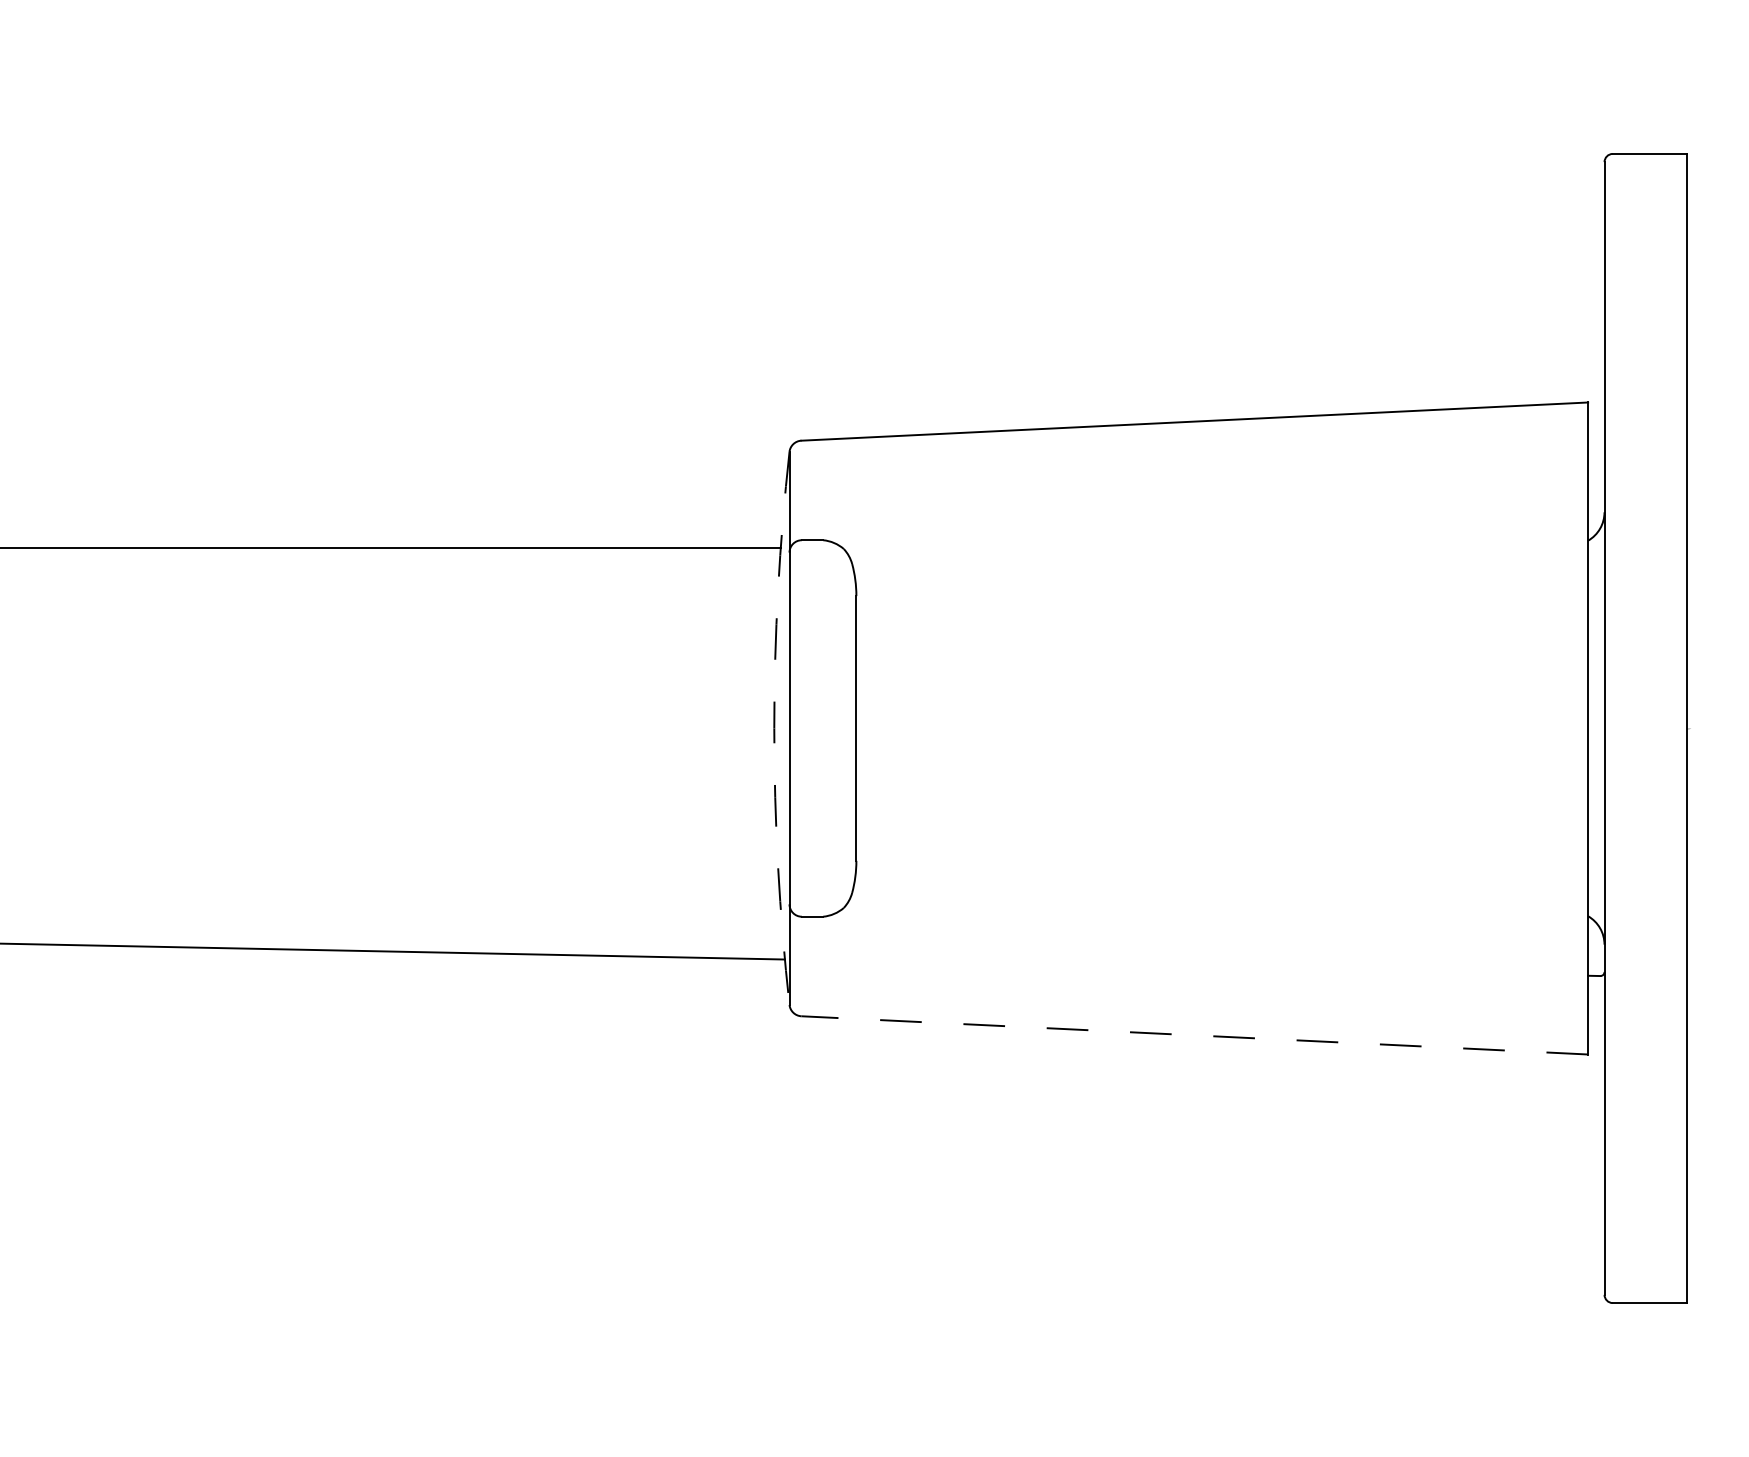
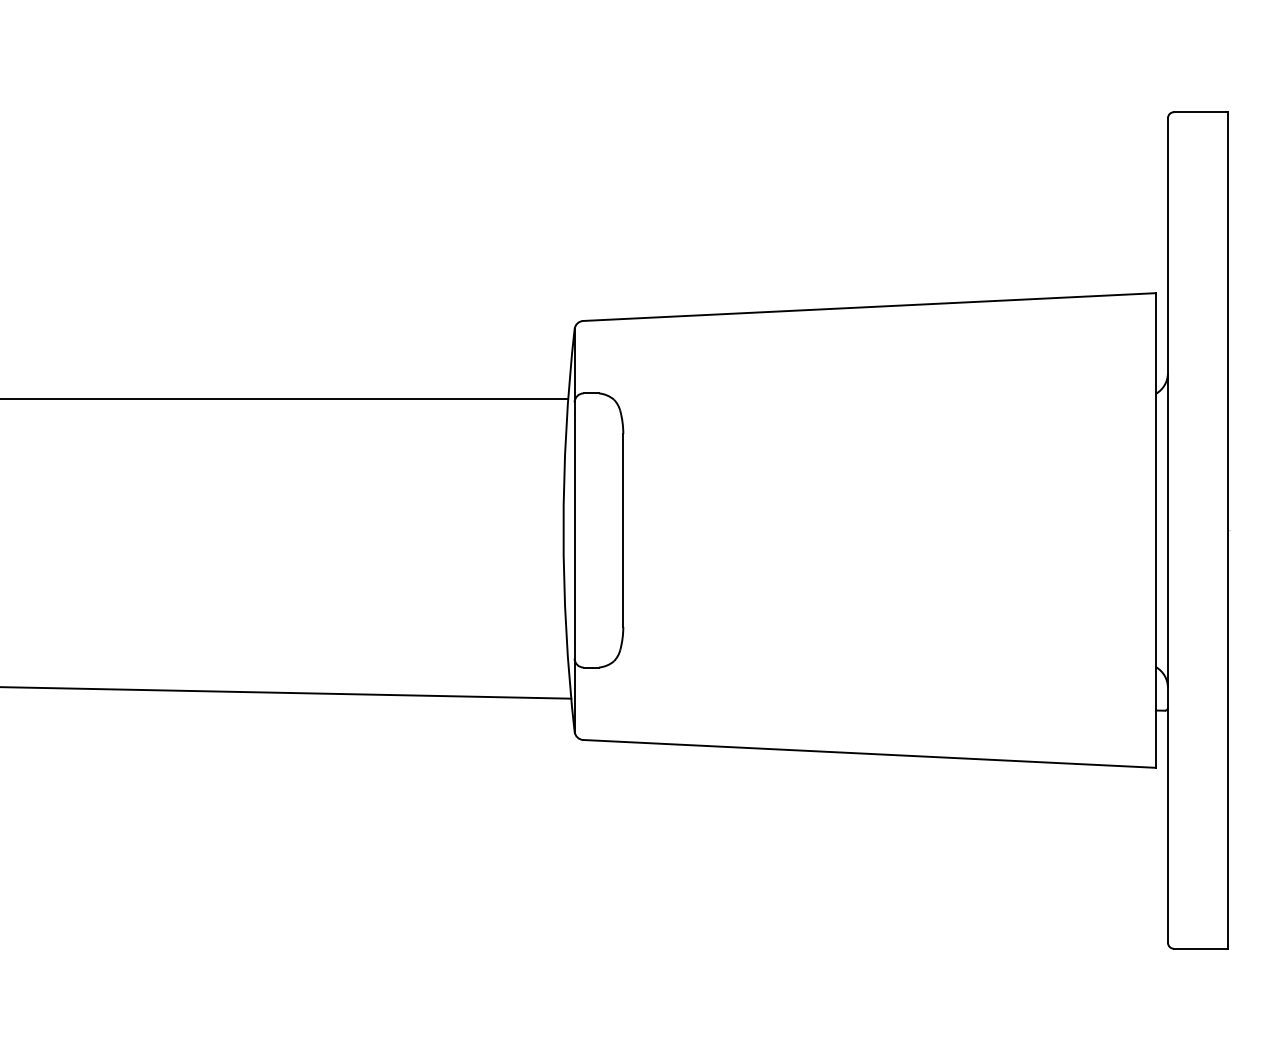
arc: (774, 728) -> (563, 530), dashed -> solid
line: (1194, 1035) -> (869, 753), dashed -> solid

